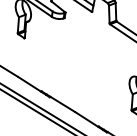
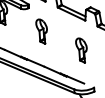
part: (78, 57) -> (41, 31), added

